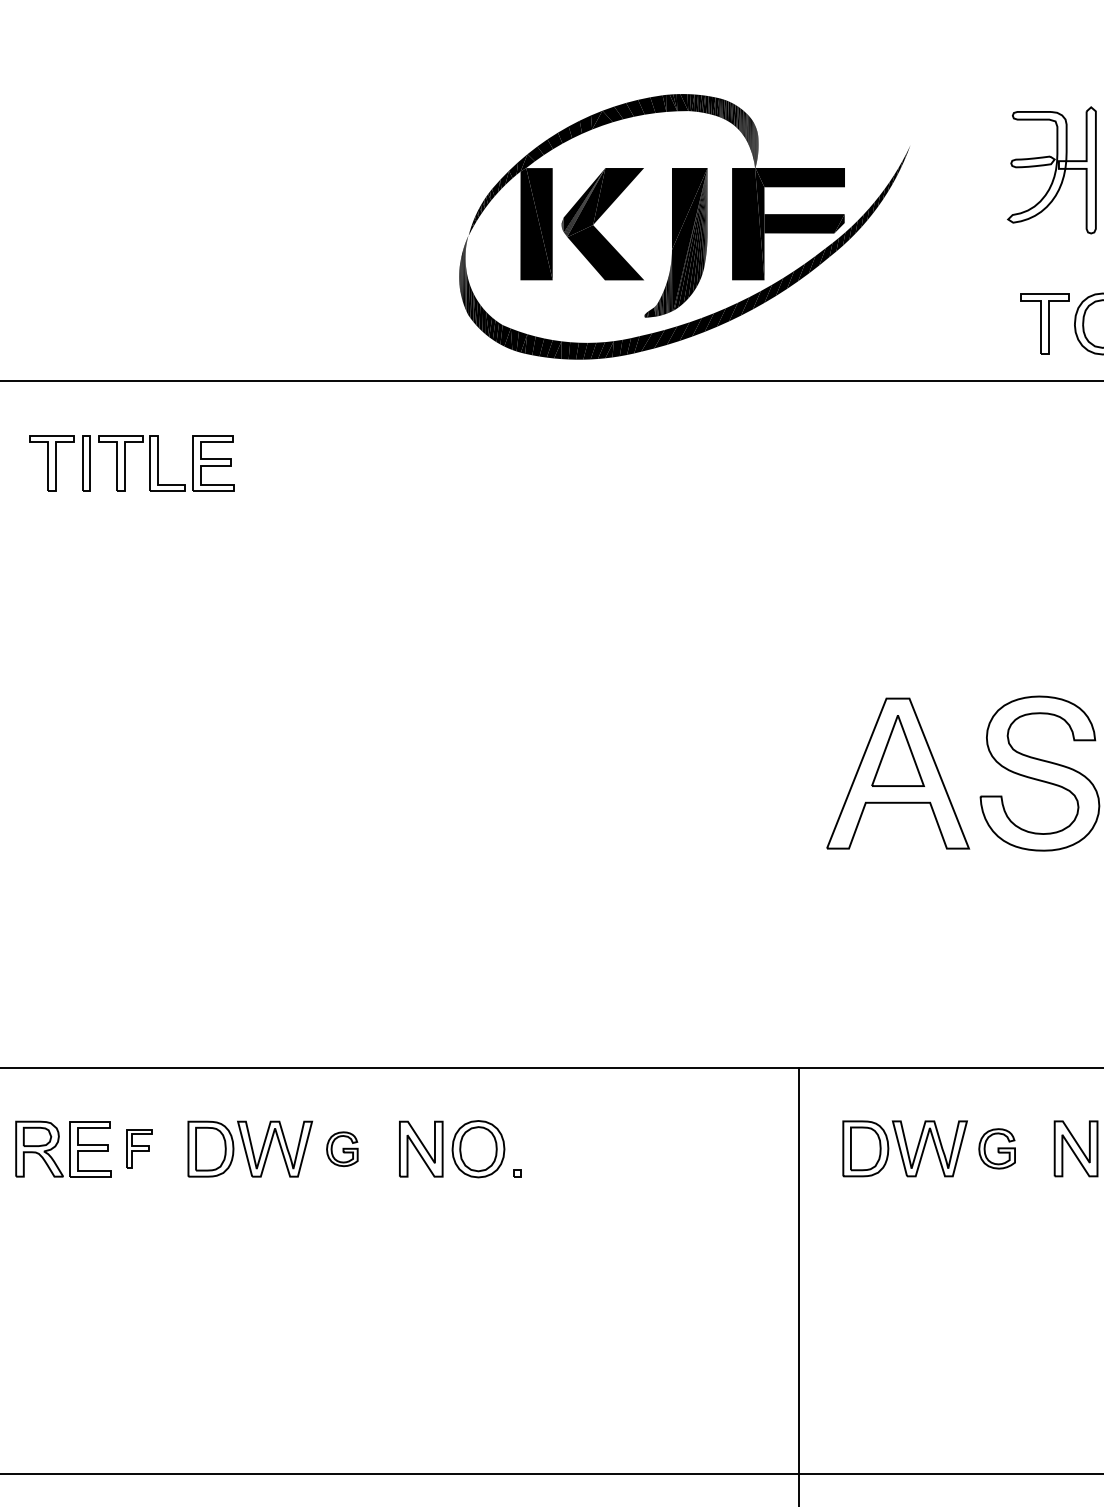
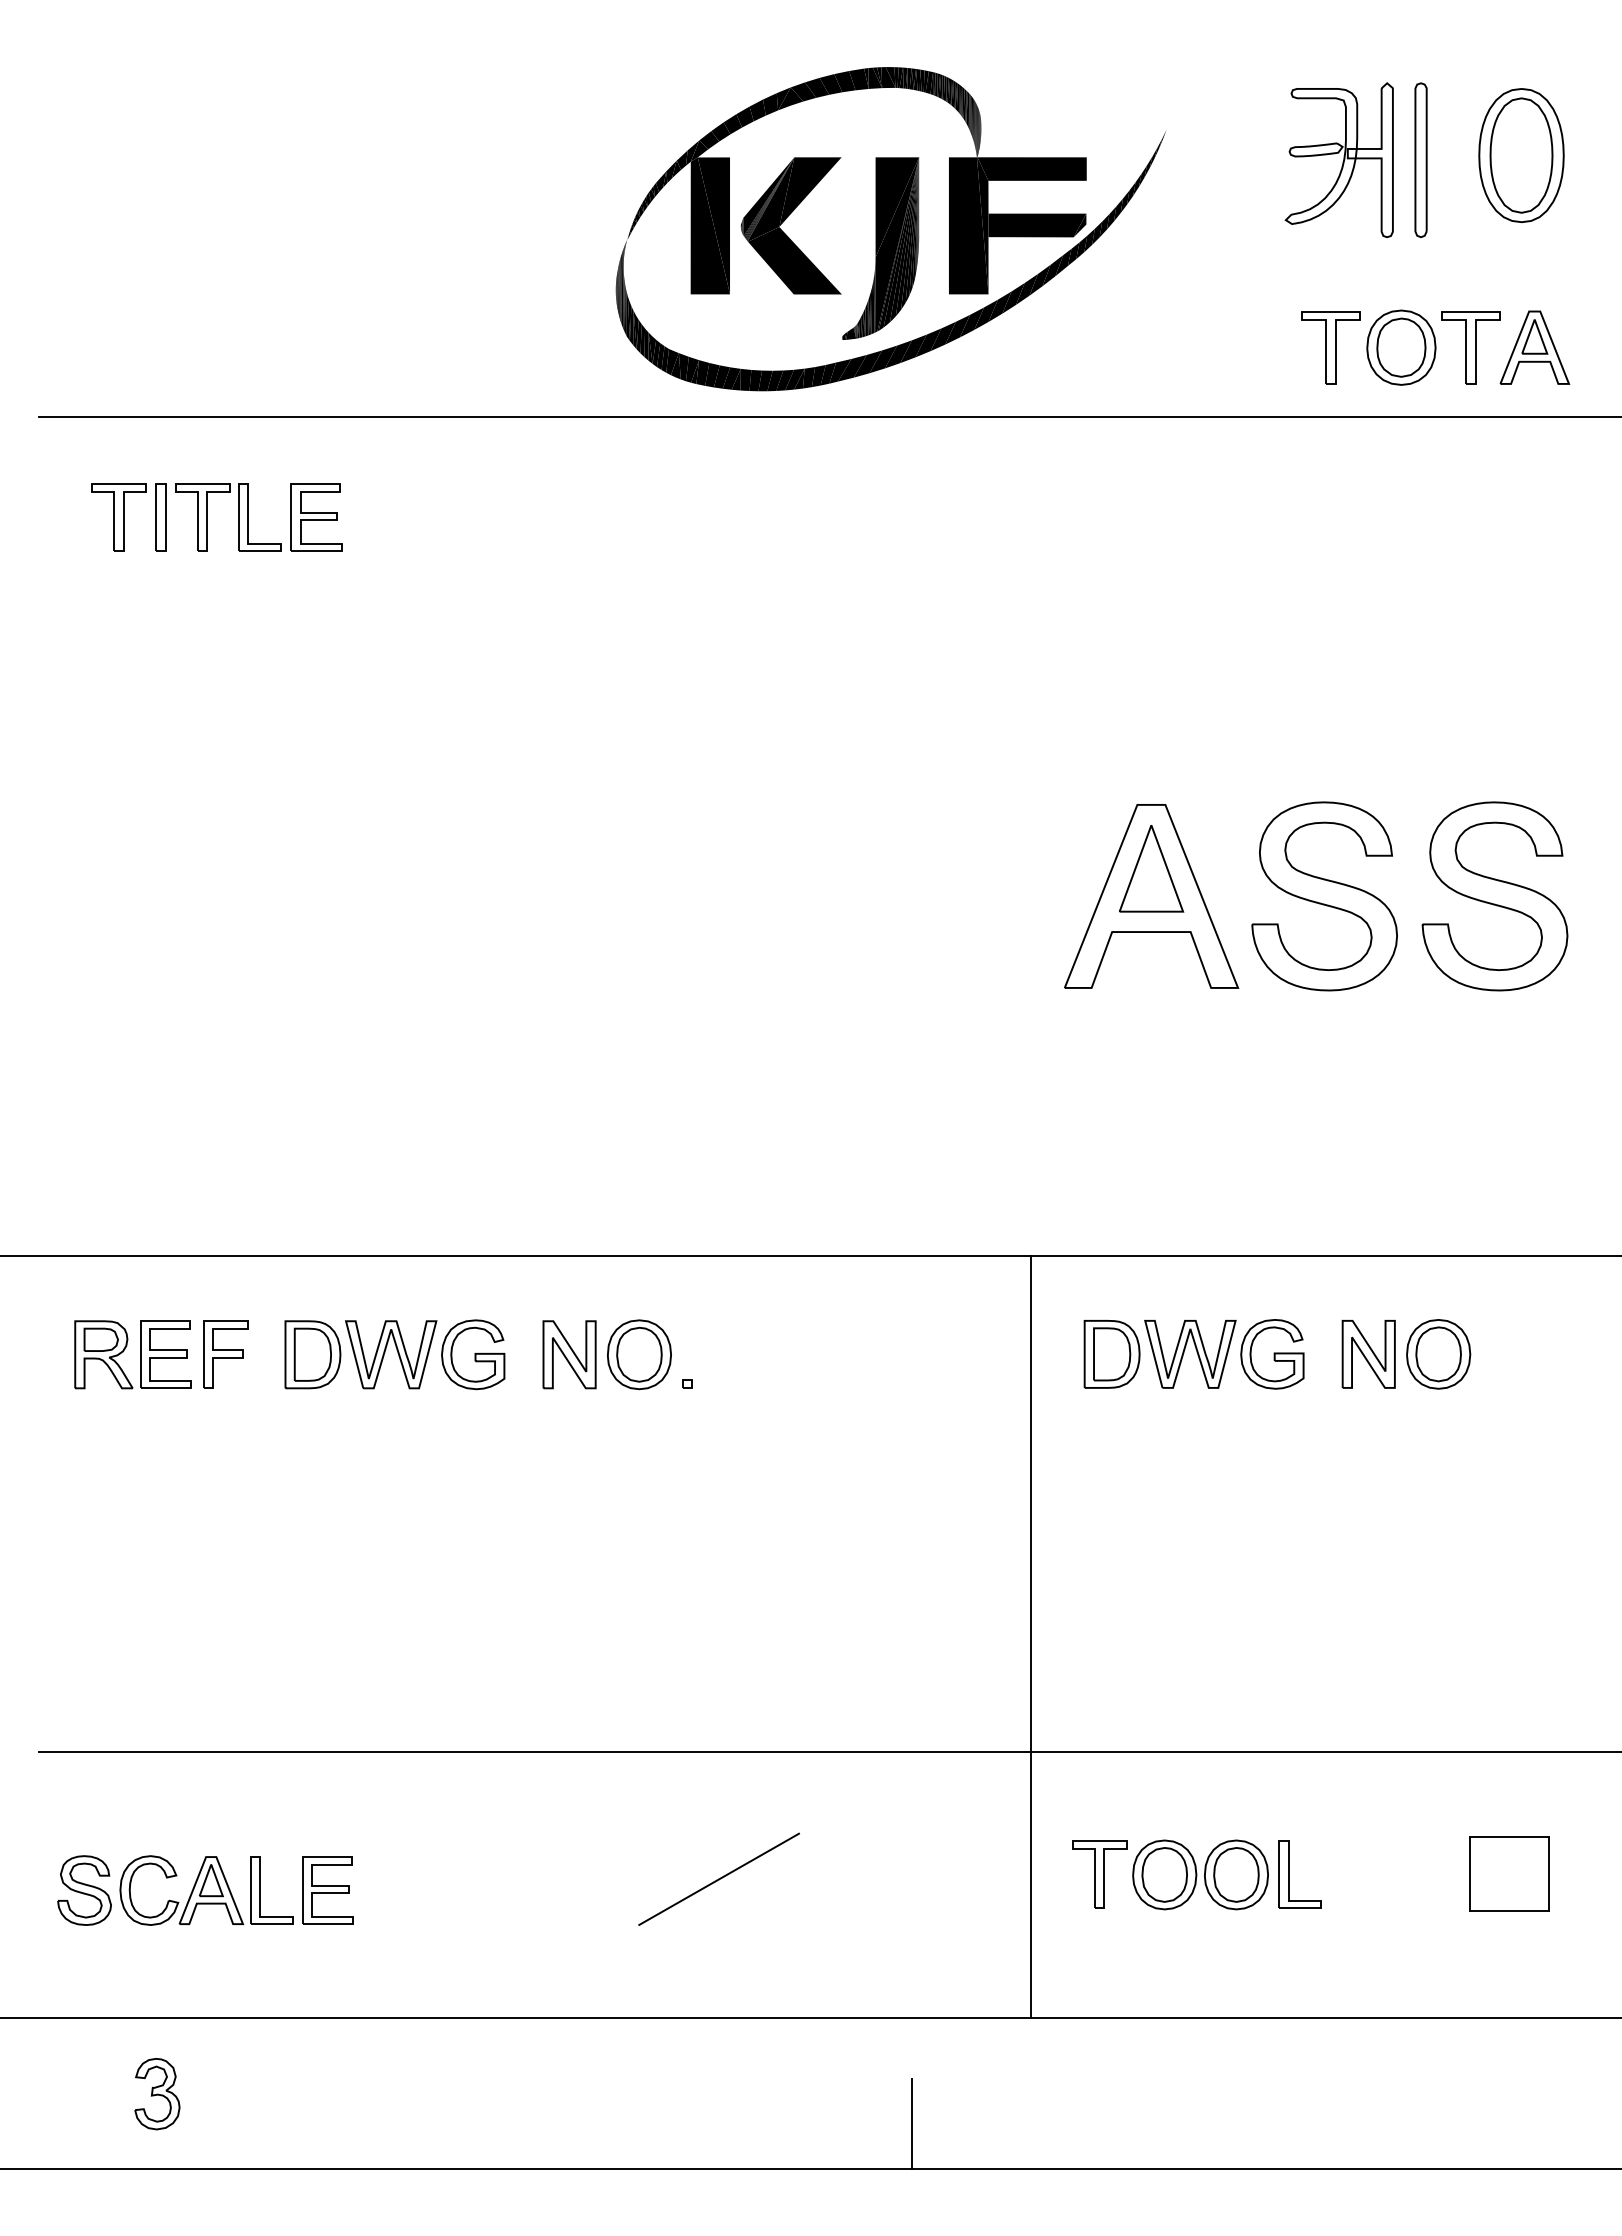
part: (139, 1148) -> (225, 1354), size x1.43
part: (342, 1148) -> (473, 1354), size x1.67
part: (997, 1148) -> (1272, 1354), size x1.43

